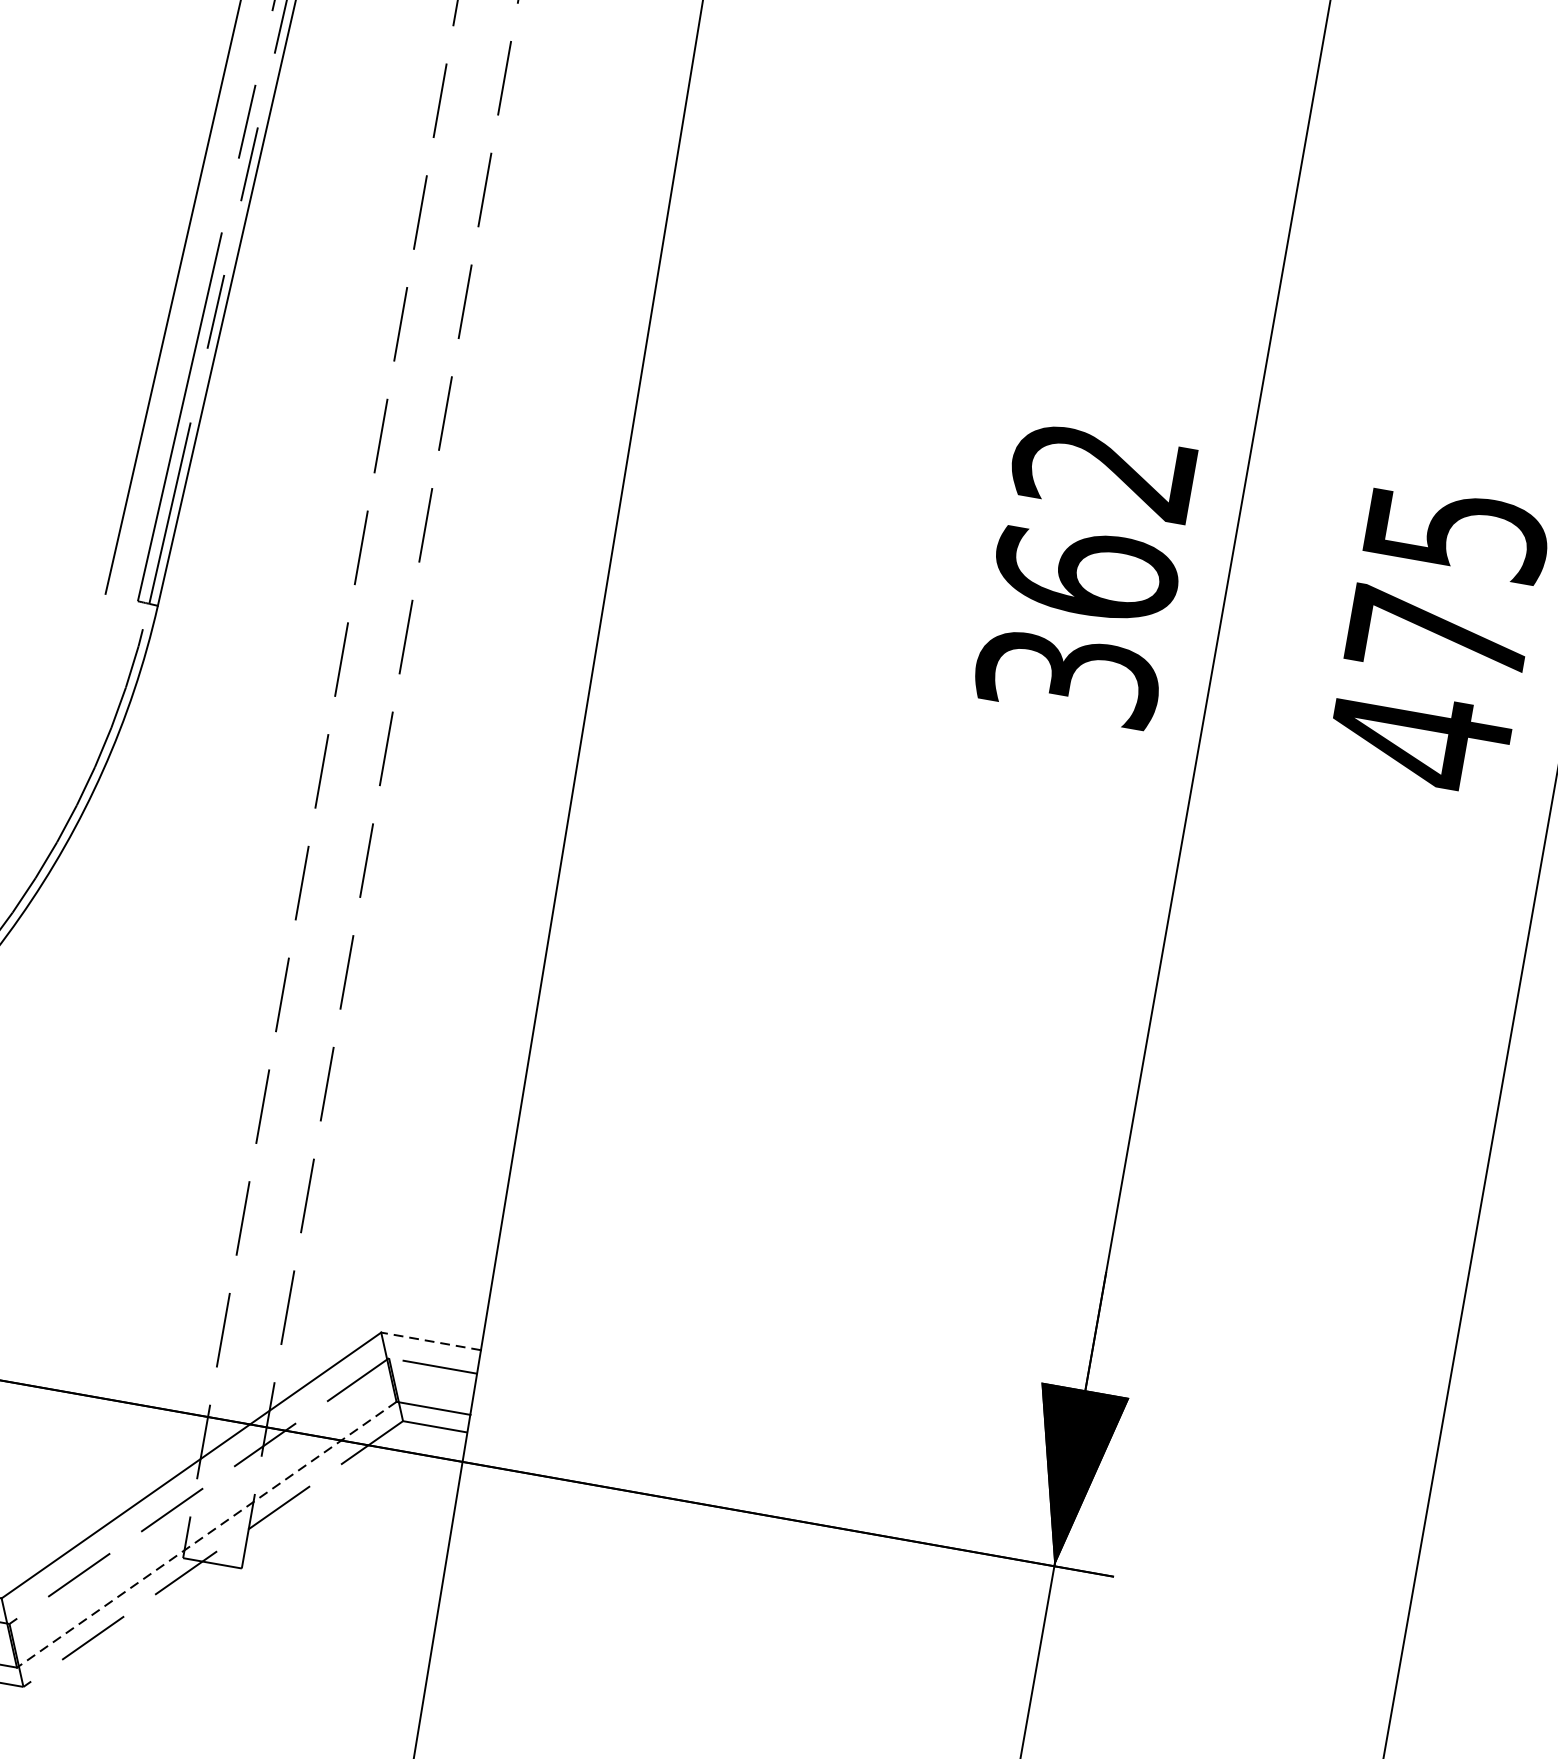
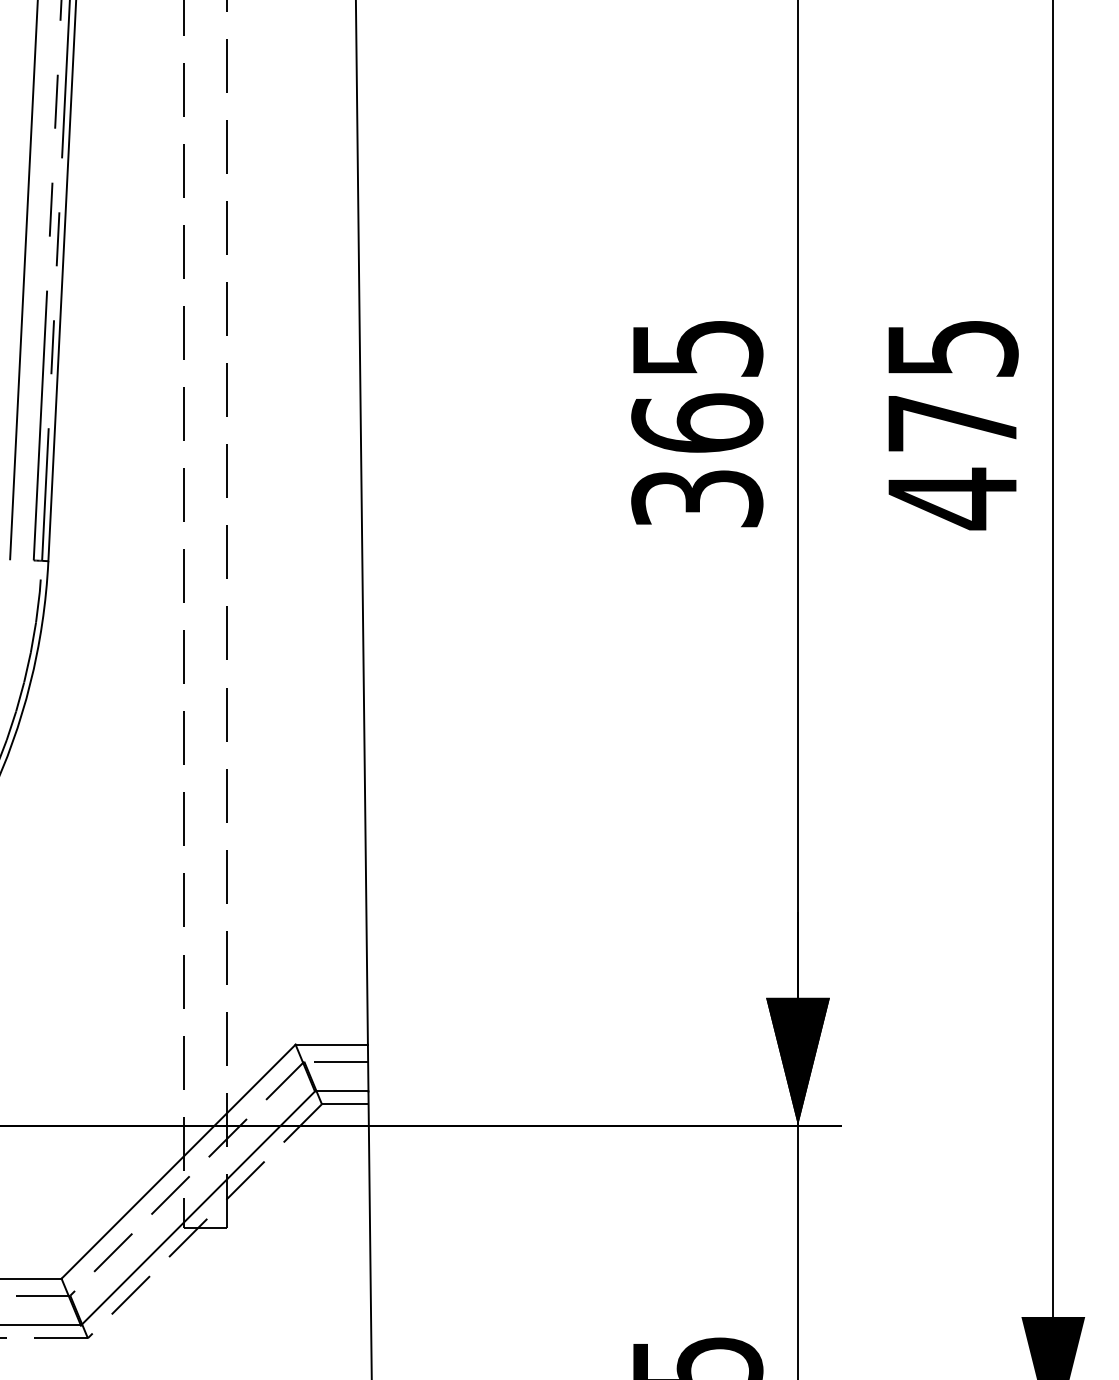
text: (1104, 471) -> (697, 349), 362 -> 365
line: (430, 1341) -> (331, 1044), dashed -> solid
line: (206, 1534) -> (197, 1208), dashed -> solid

